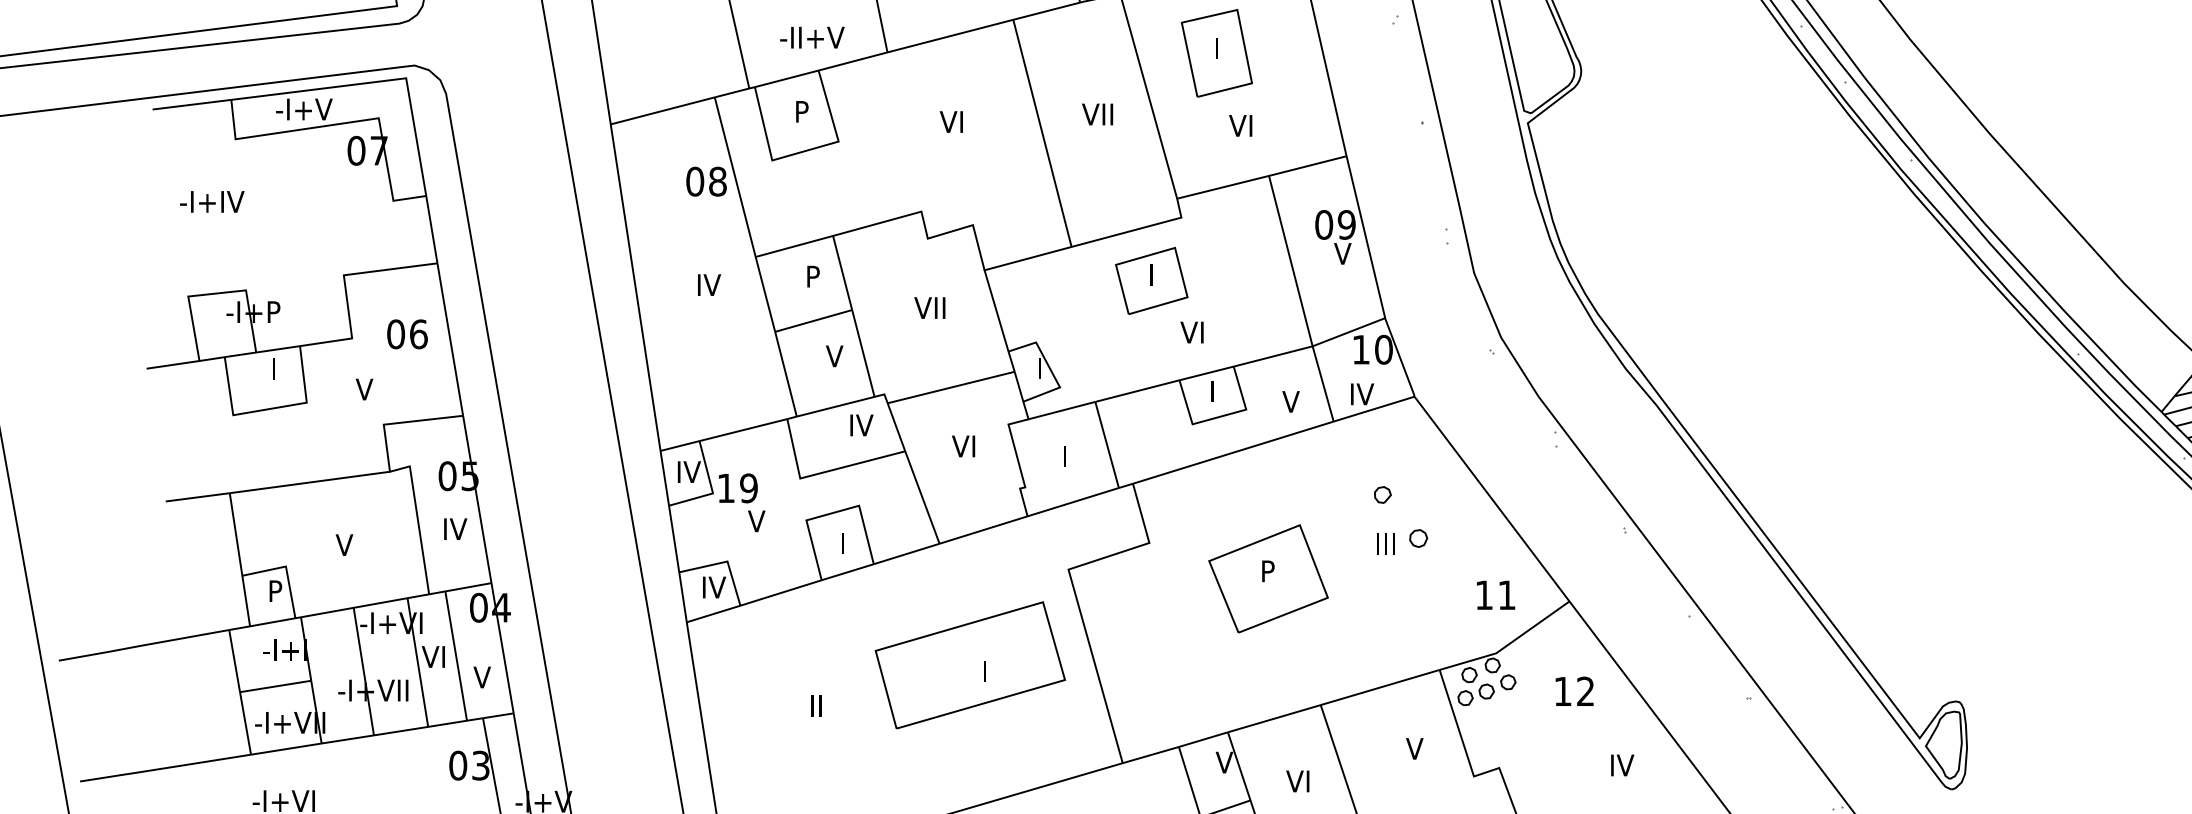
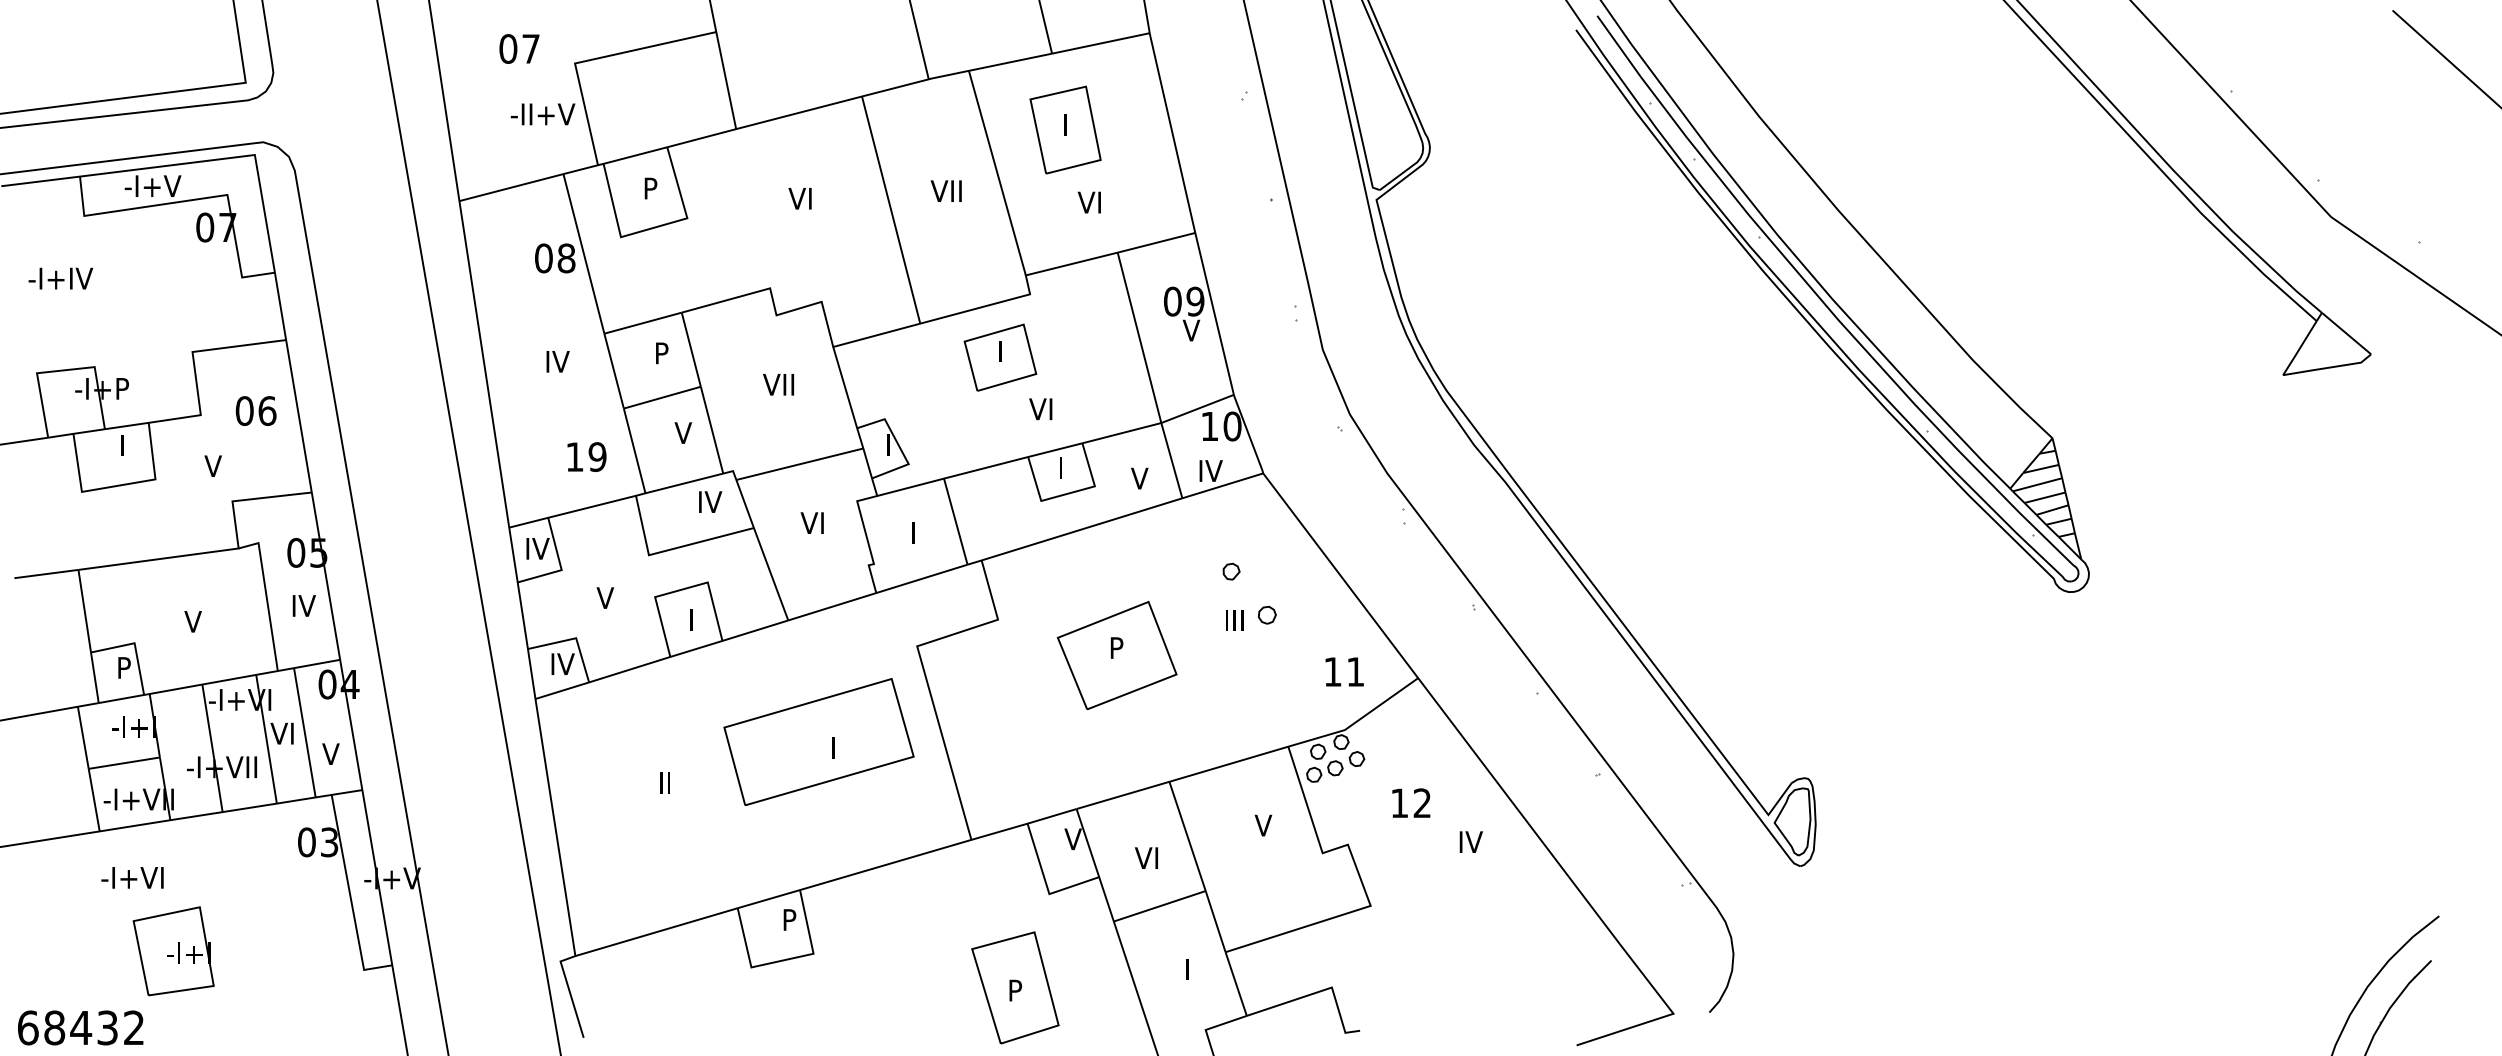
text: (811, 37) -> (542, 114), moved
text: (737, 487) -> (586, 456), moved
text: (1574, 690) -> (1411, 802), moved

